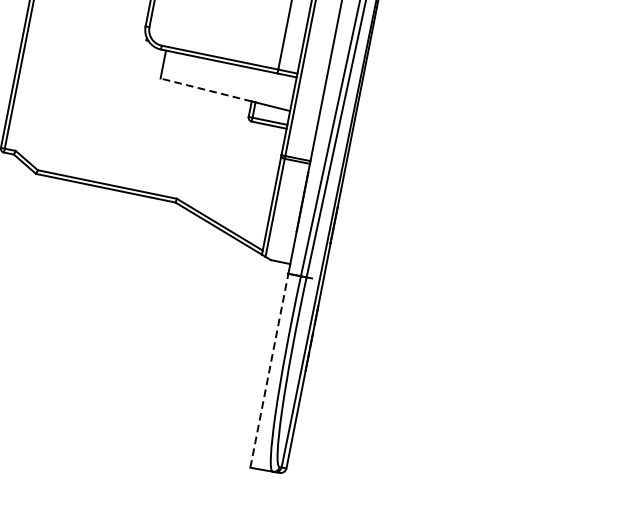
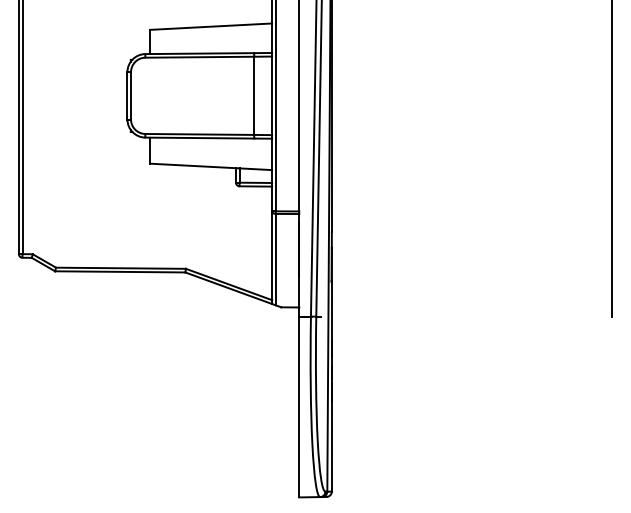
line: (205, 89) -> (192, 165), dashed -> solid
line: (269, 370) -> (299, 406), dashed -> solid

